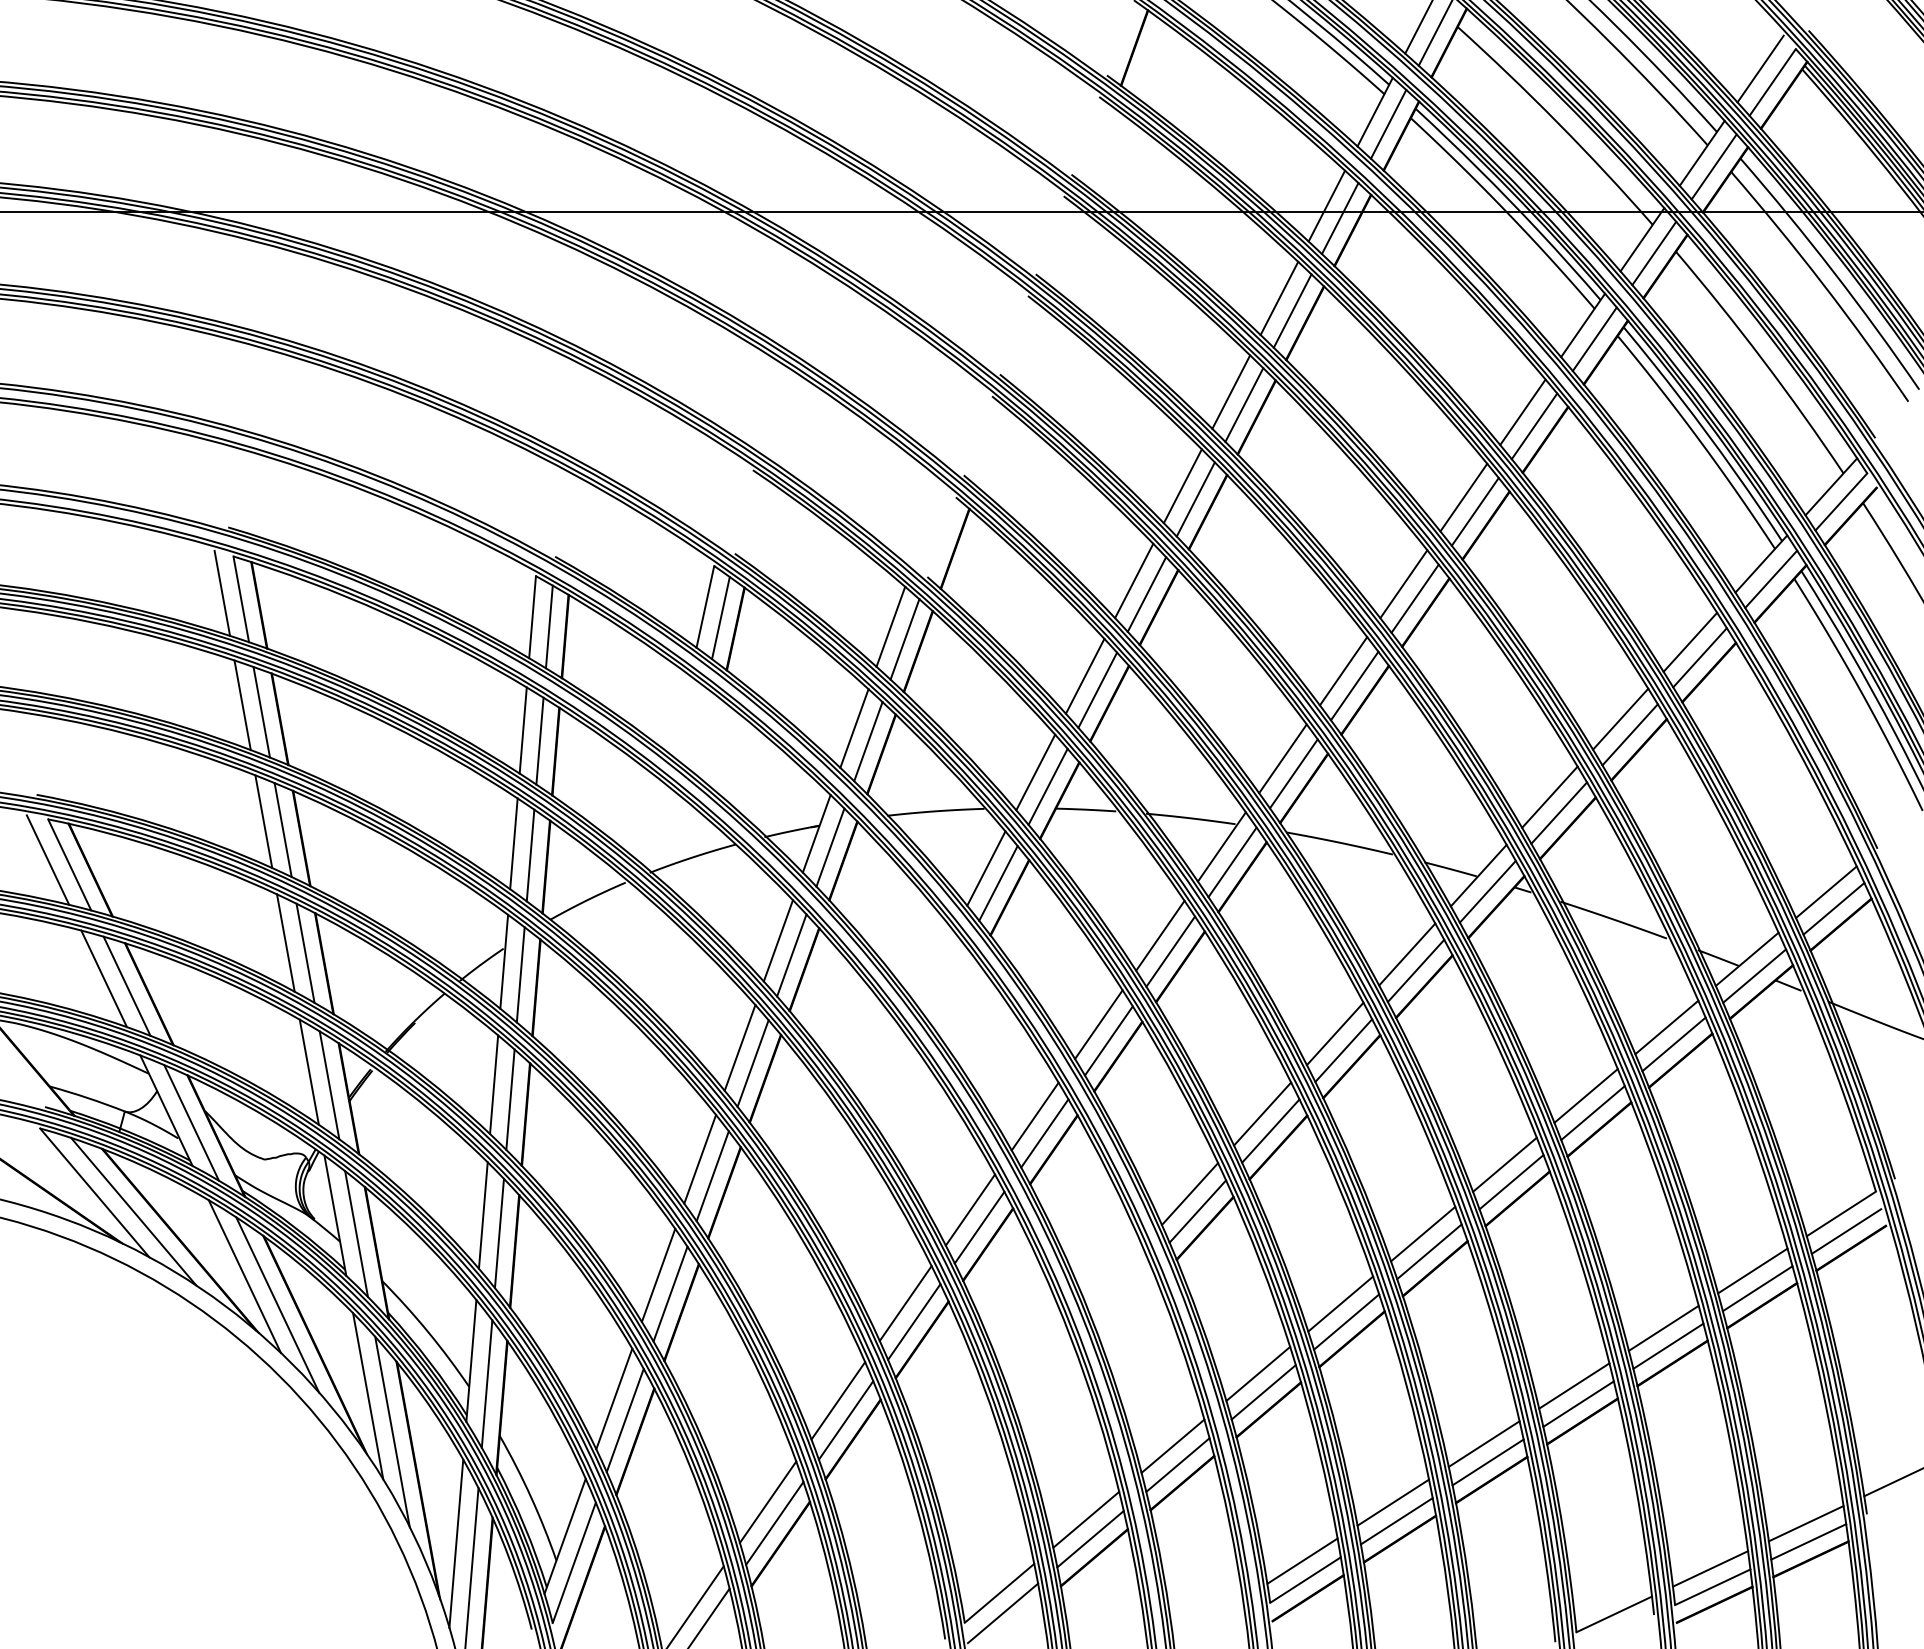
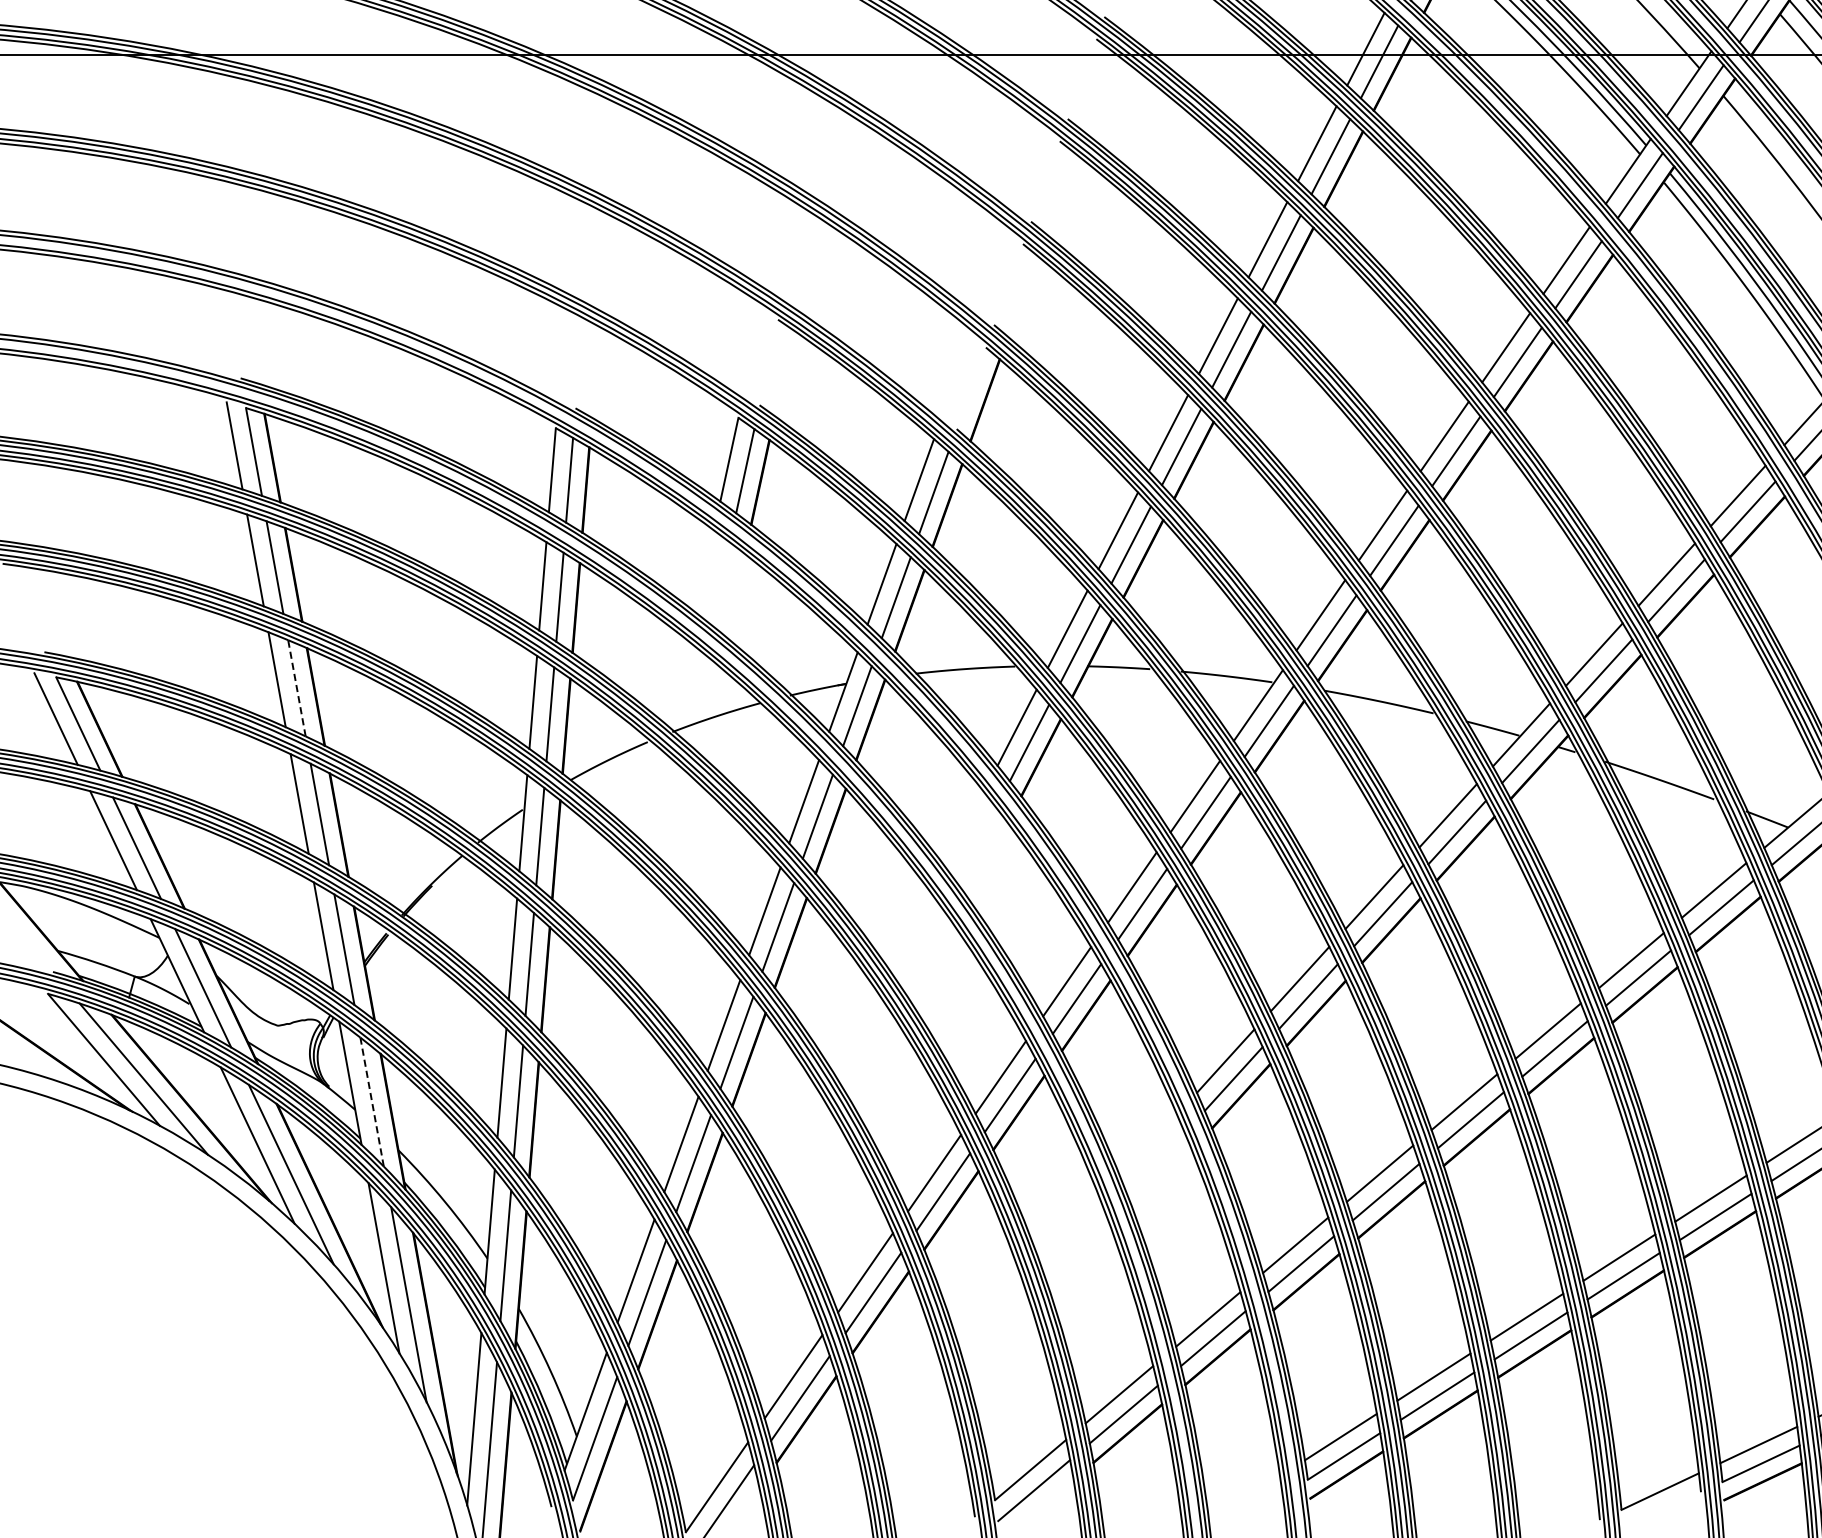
line: (283, 830) -> (297, 688), solid -> dashed
line: (356, 1234) -> (372, 1102), solid -> dashed

